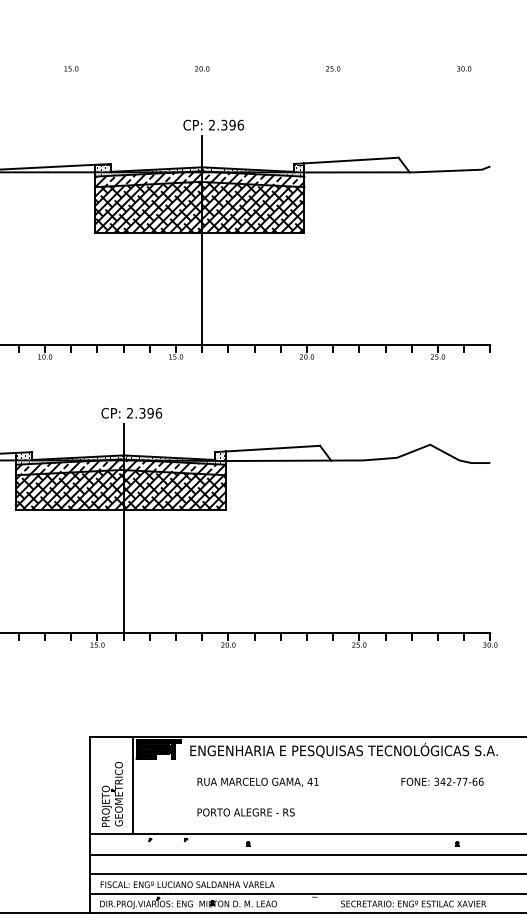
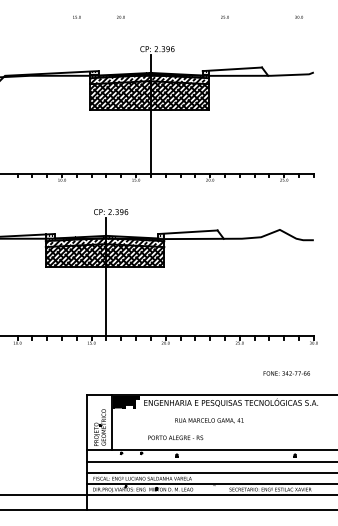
text: (201, 67) -> (120, 16), moved
text: (258, 781) -> (209, 420), moved
text: (441, 781) -> (286, 373), moved

